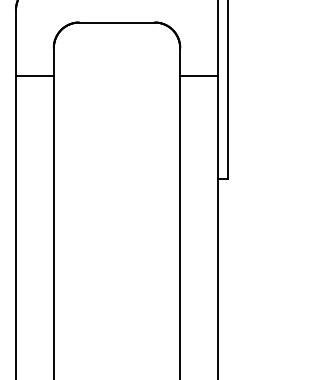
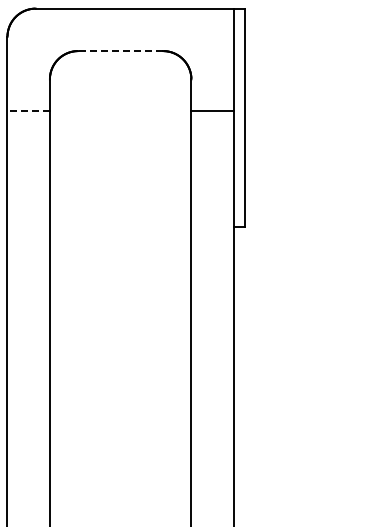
line: (116, 22) -> (120, 51), solid -> dashed
line: (34, 75) -> (28, 110), solid -> dashed

